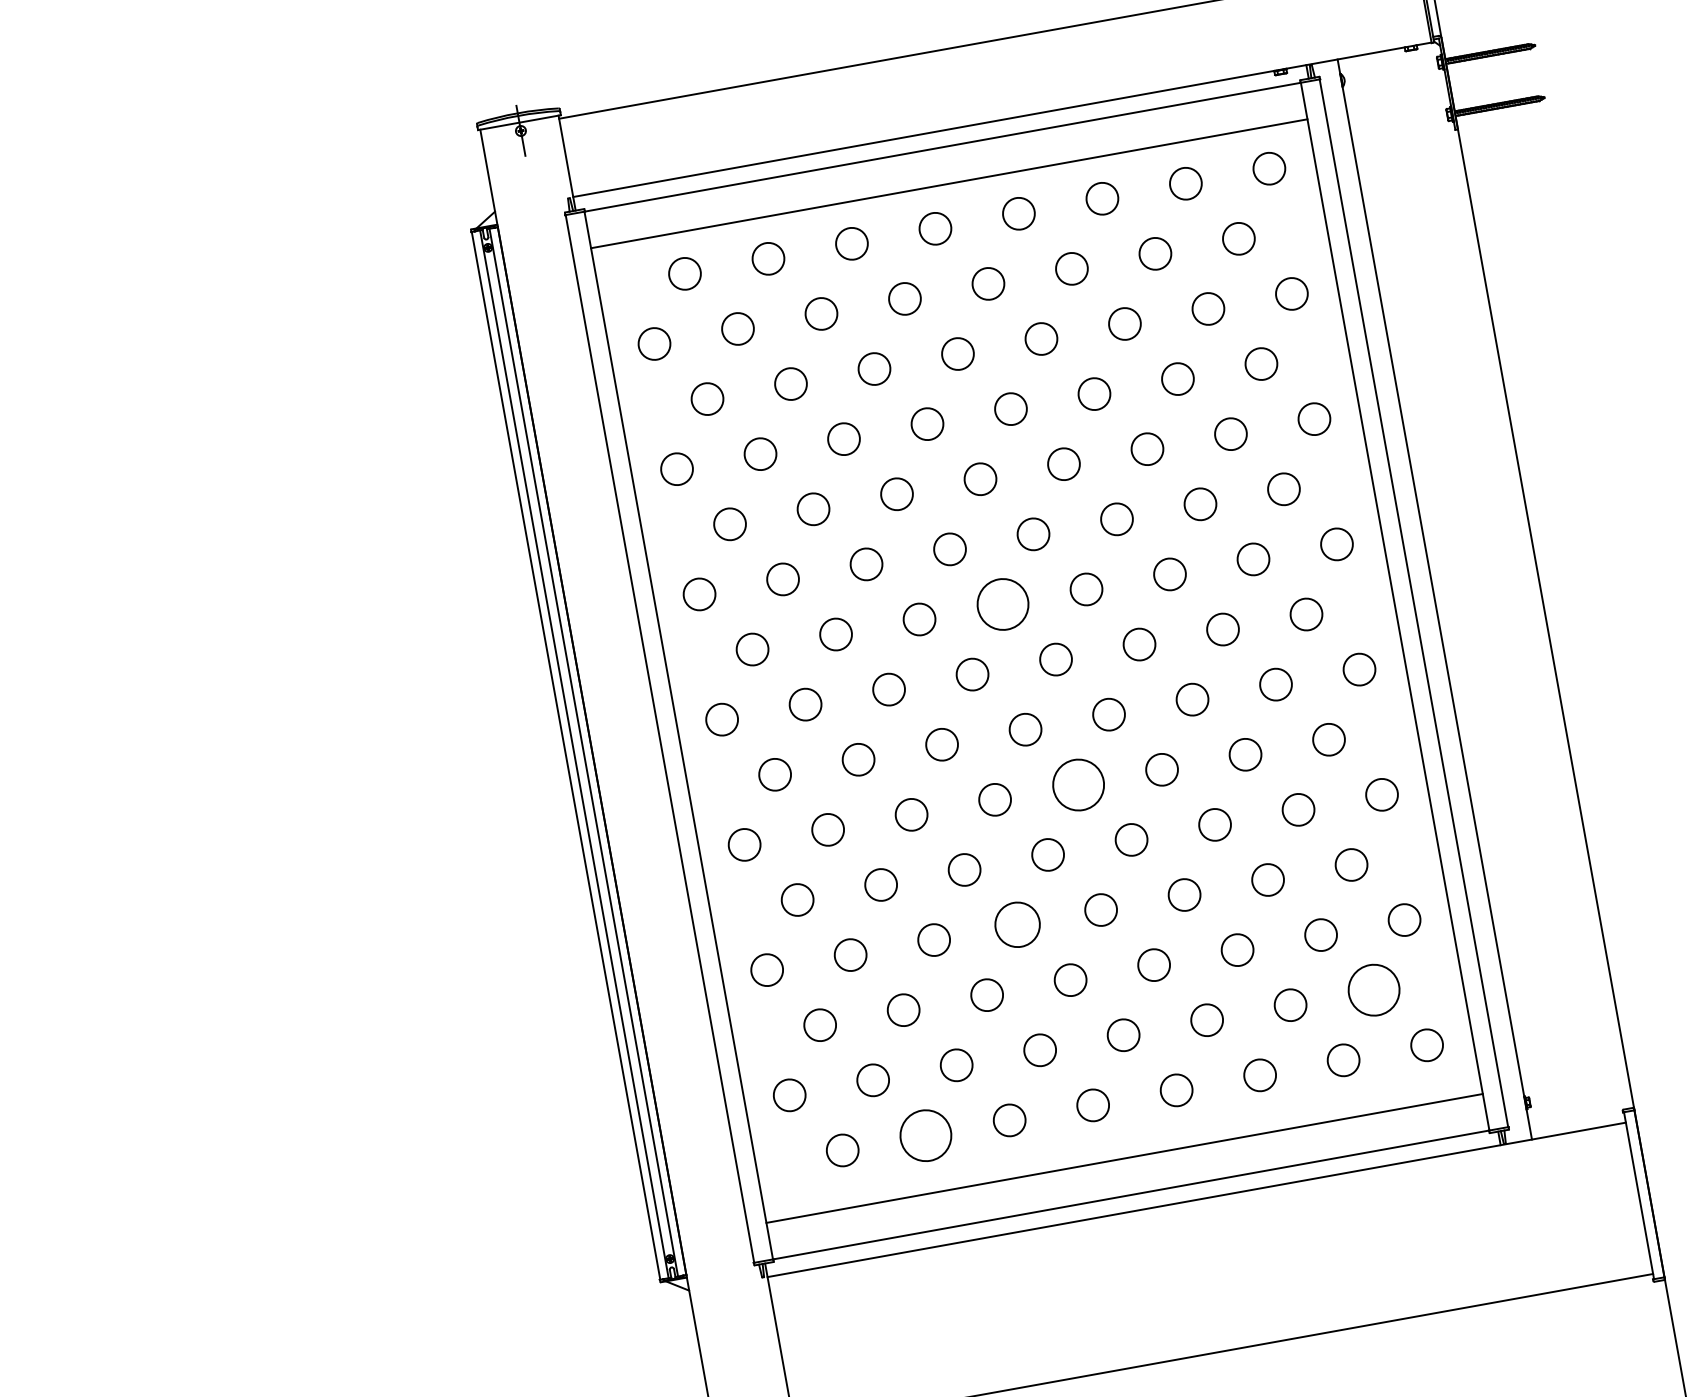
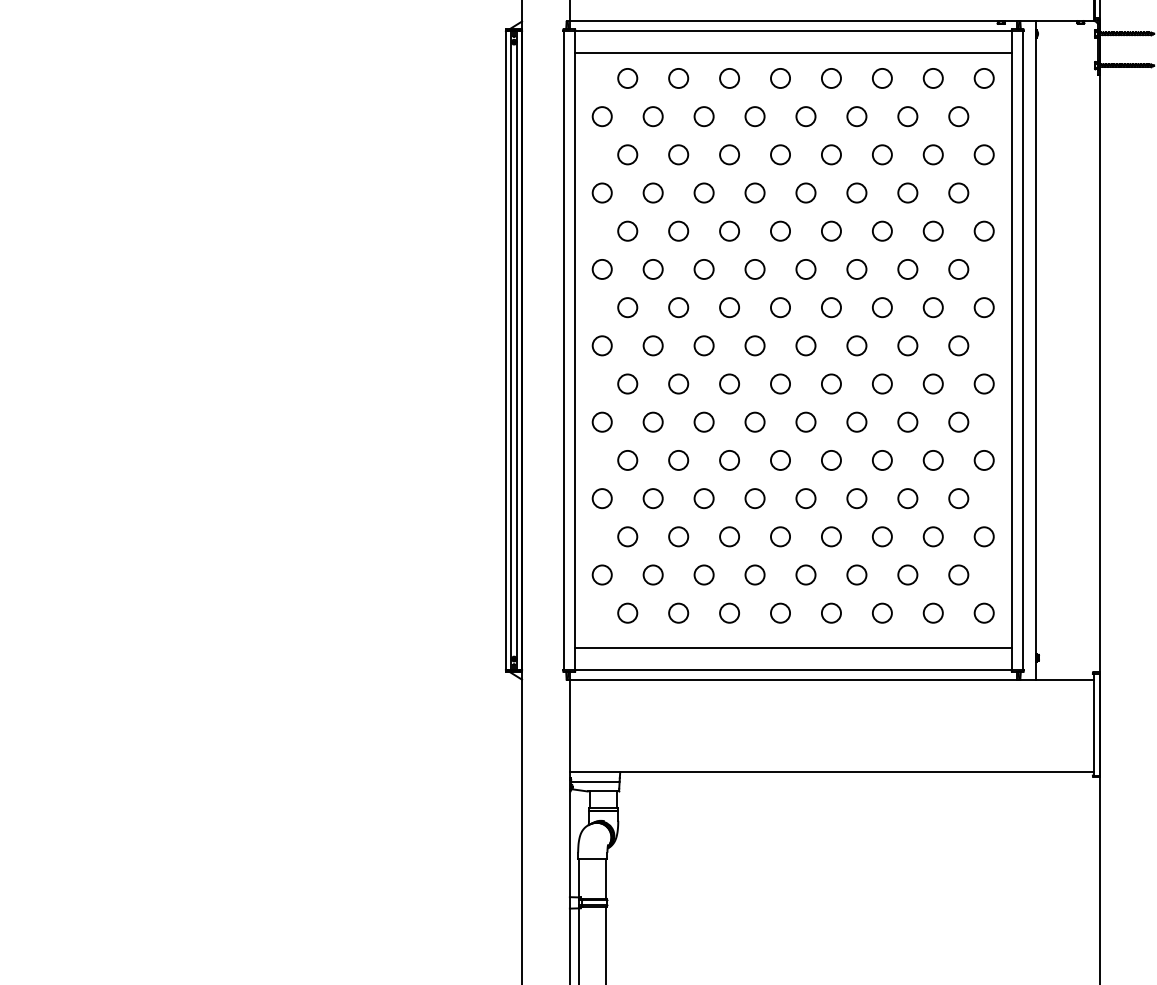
circle: (1002, 604) -> (780, 307), size x0.62
circle: (1077, 783) -> (805, 421), size x0.62
circle: (1016, 925) -> (754, 498), size x0.71
circle: (1373, 989) -> (958, 574), size x0.62
circle: (925, 1134) -> (678, 612), size x0.62

